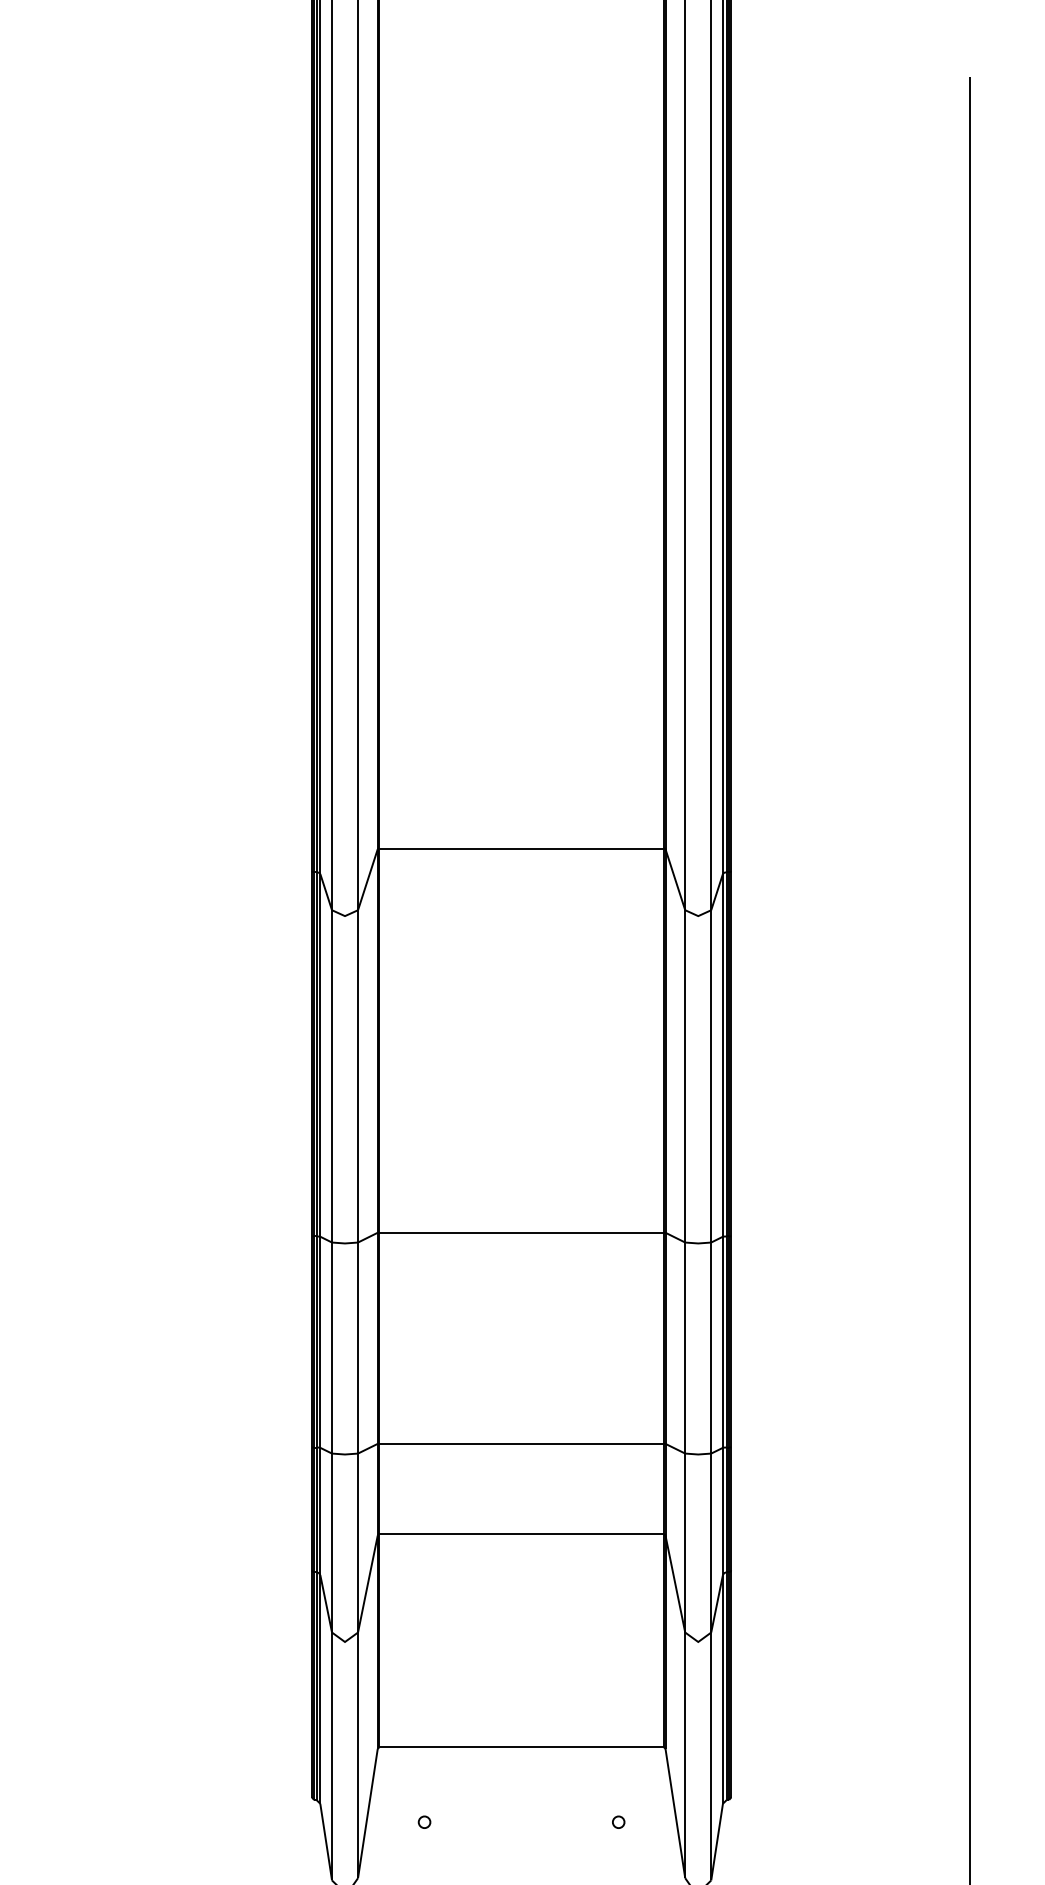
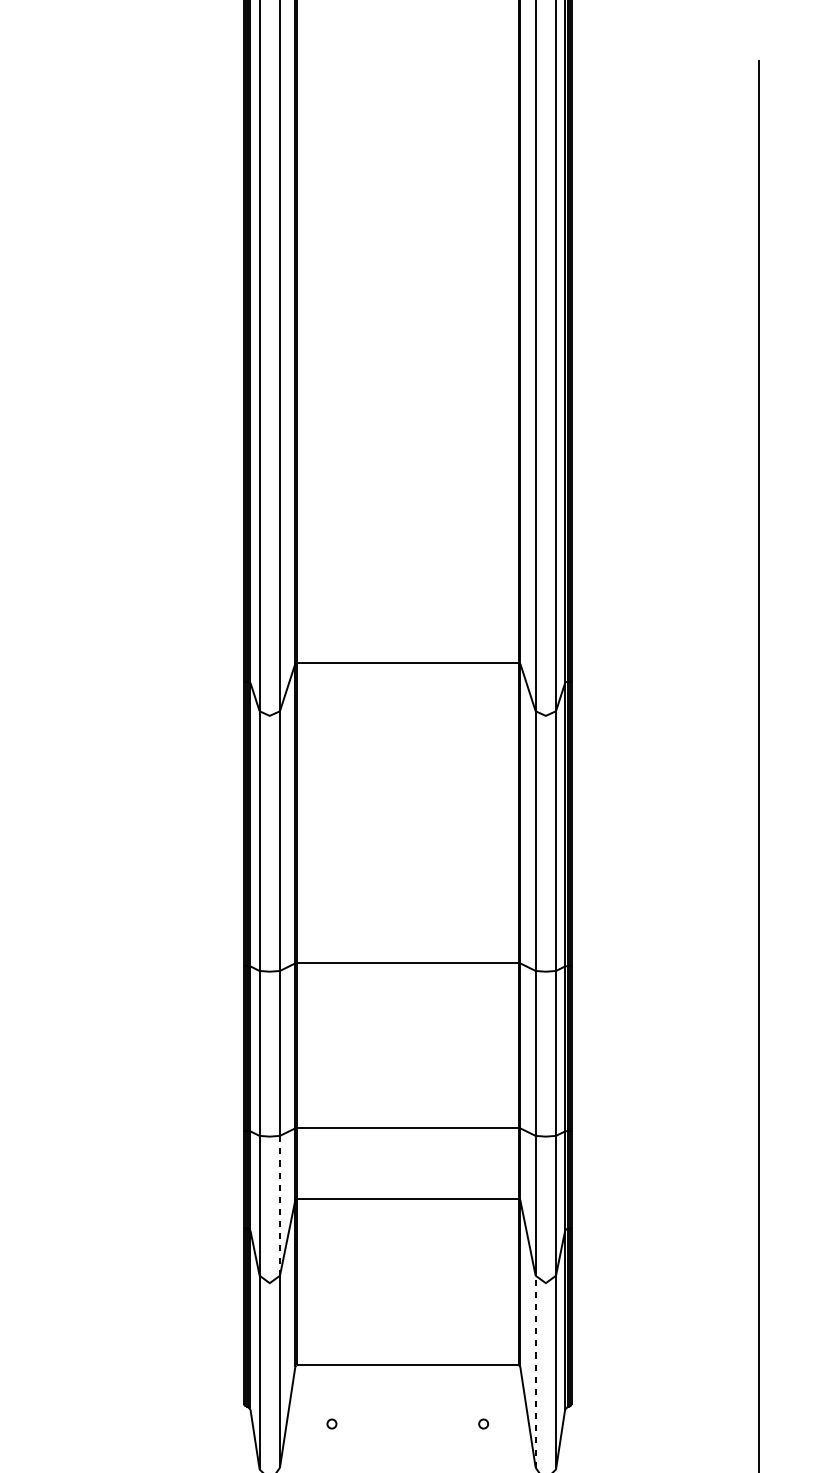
line: (358, 1543) -> (280, 1206), solid -> dashed
line: (685, 1755) -> (535, 1371), solid -> dashed

